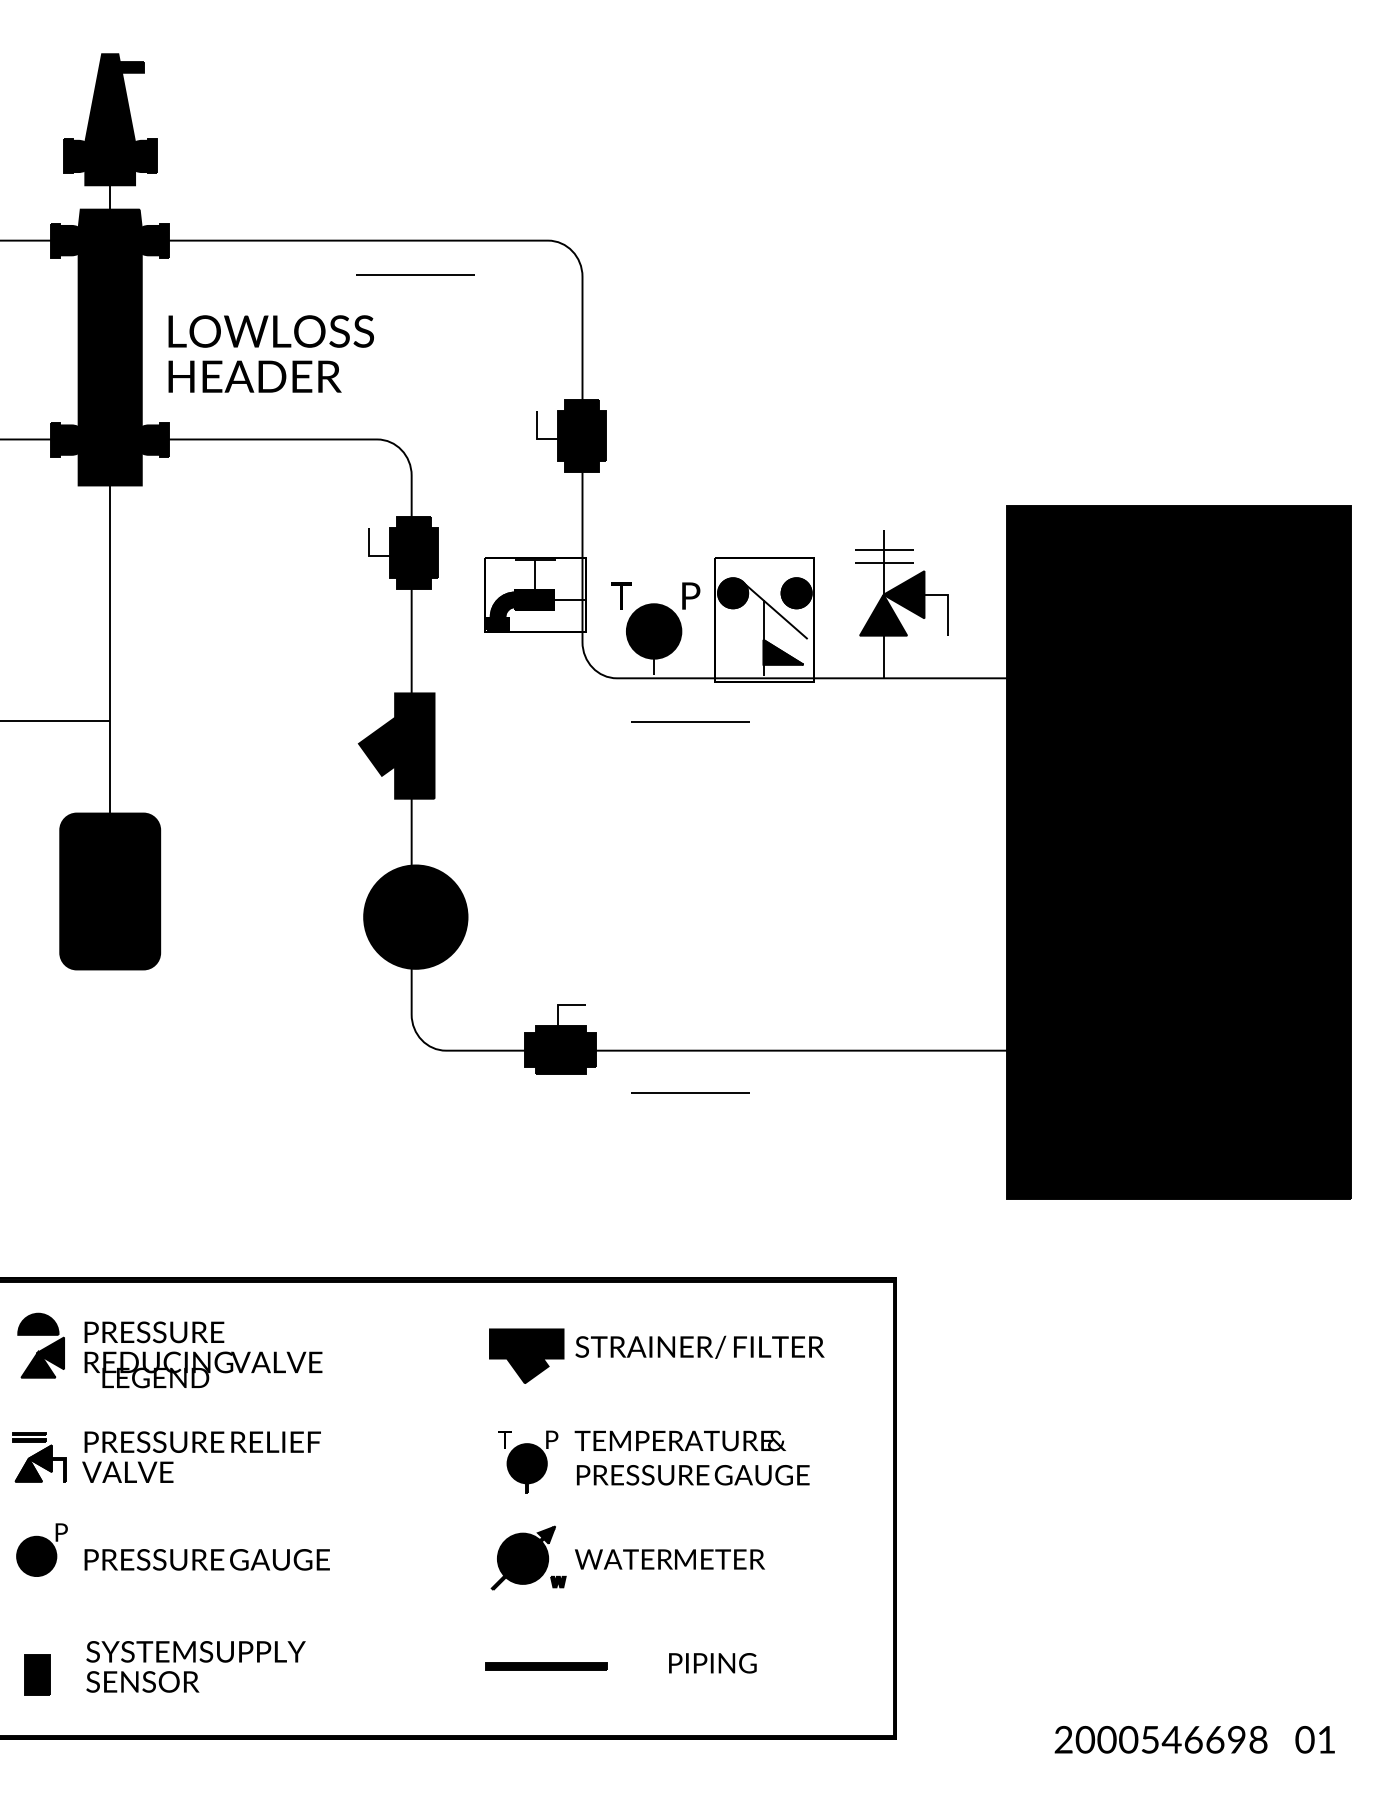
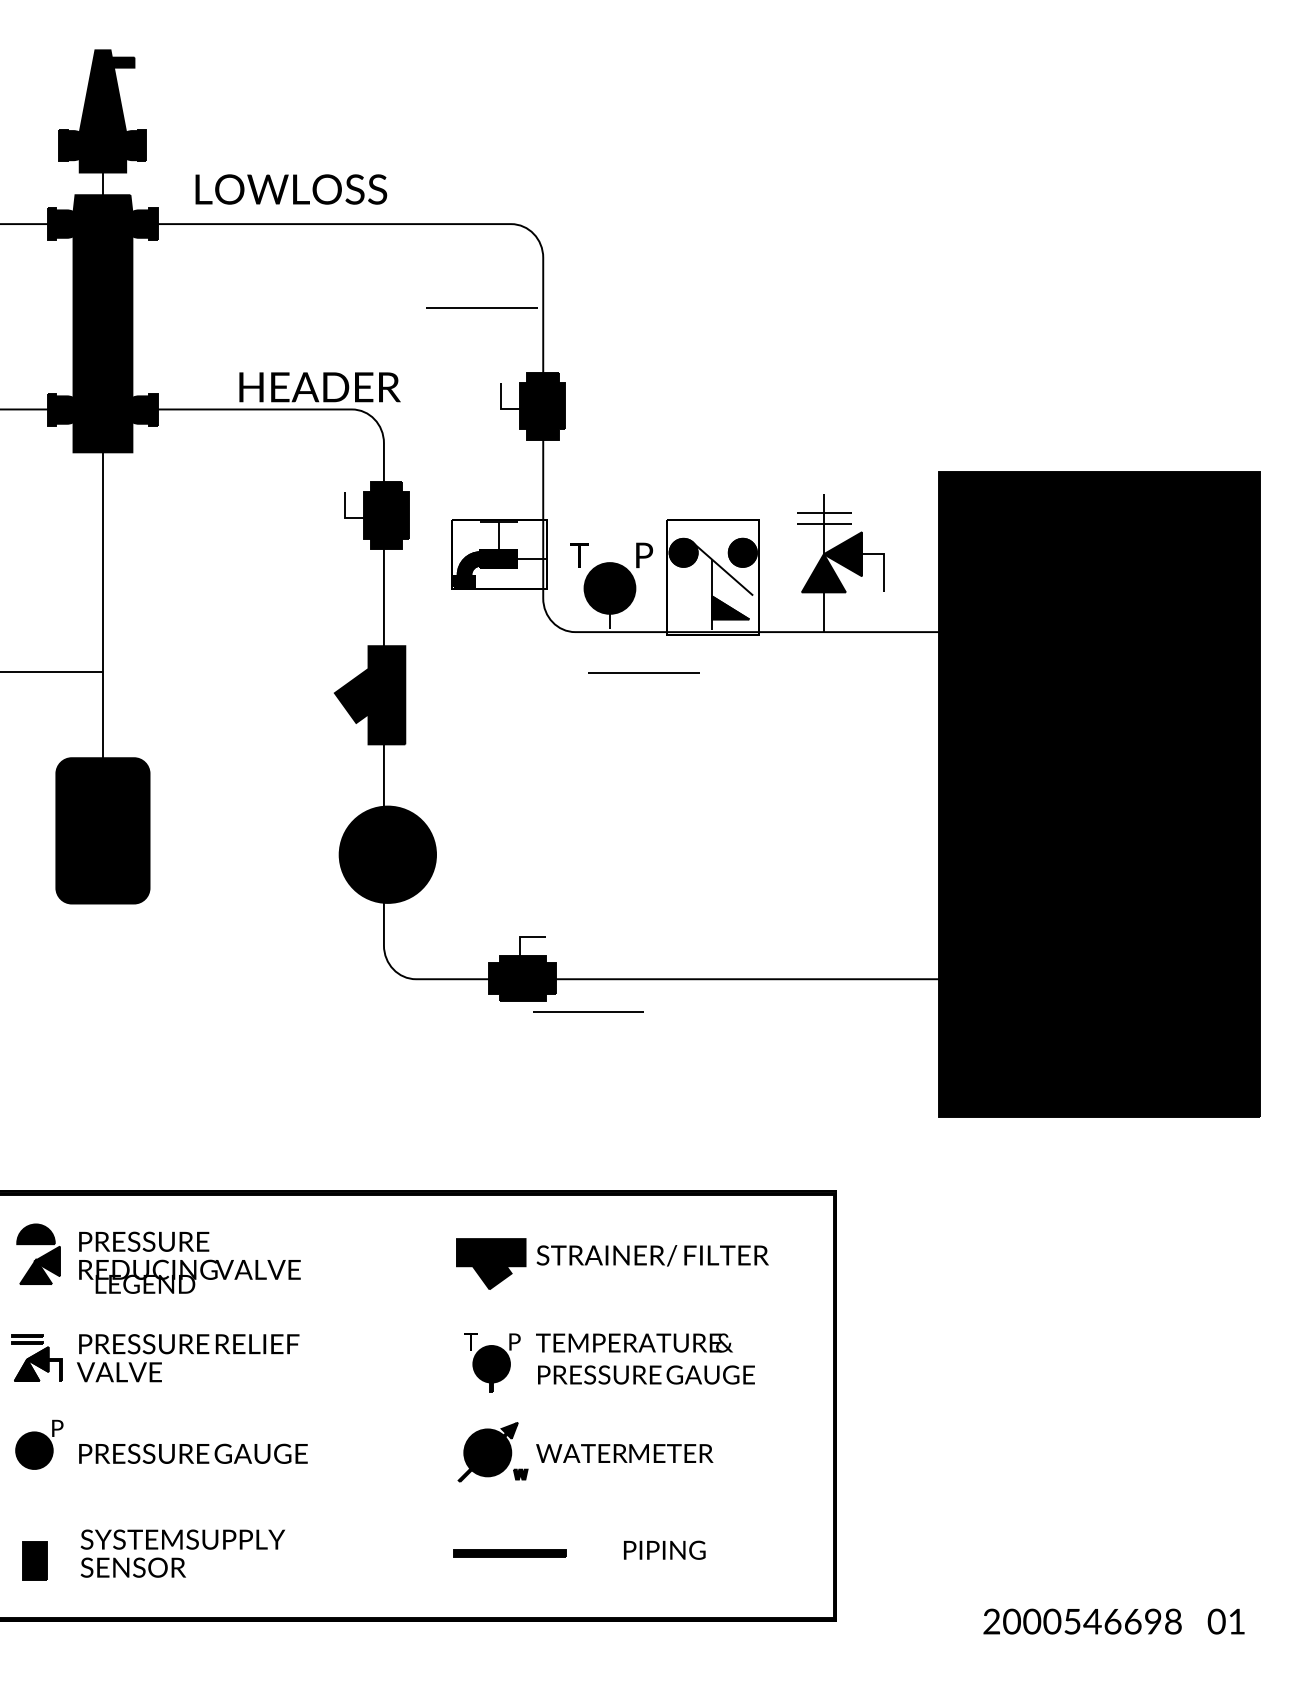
line: (415, 274) -> (481, 307), moved
text: (270, 331) -> (290, 189), moved
text: (254, 376) -> (319, 387), moved
line: (690, 1092) -> (587, 1011), moved

